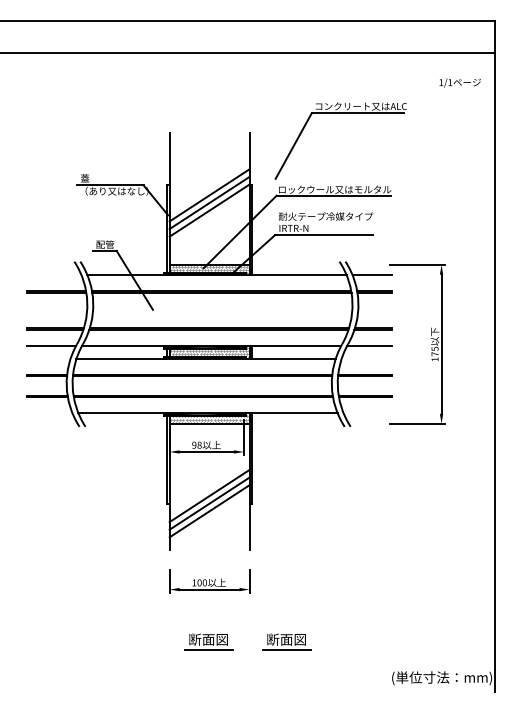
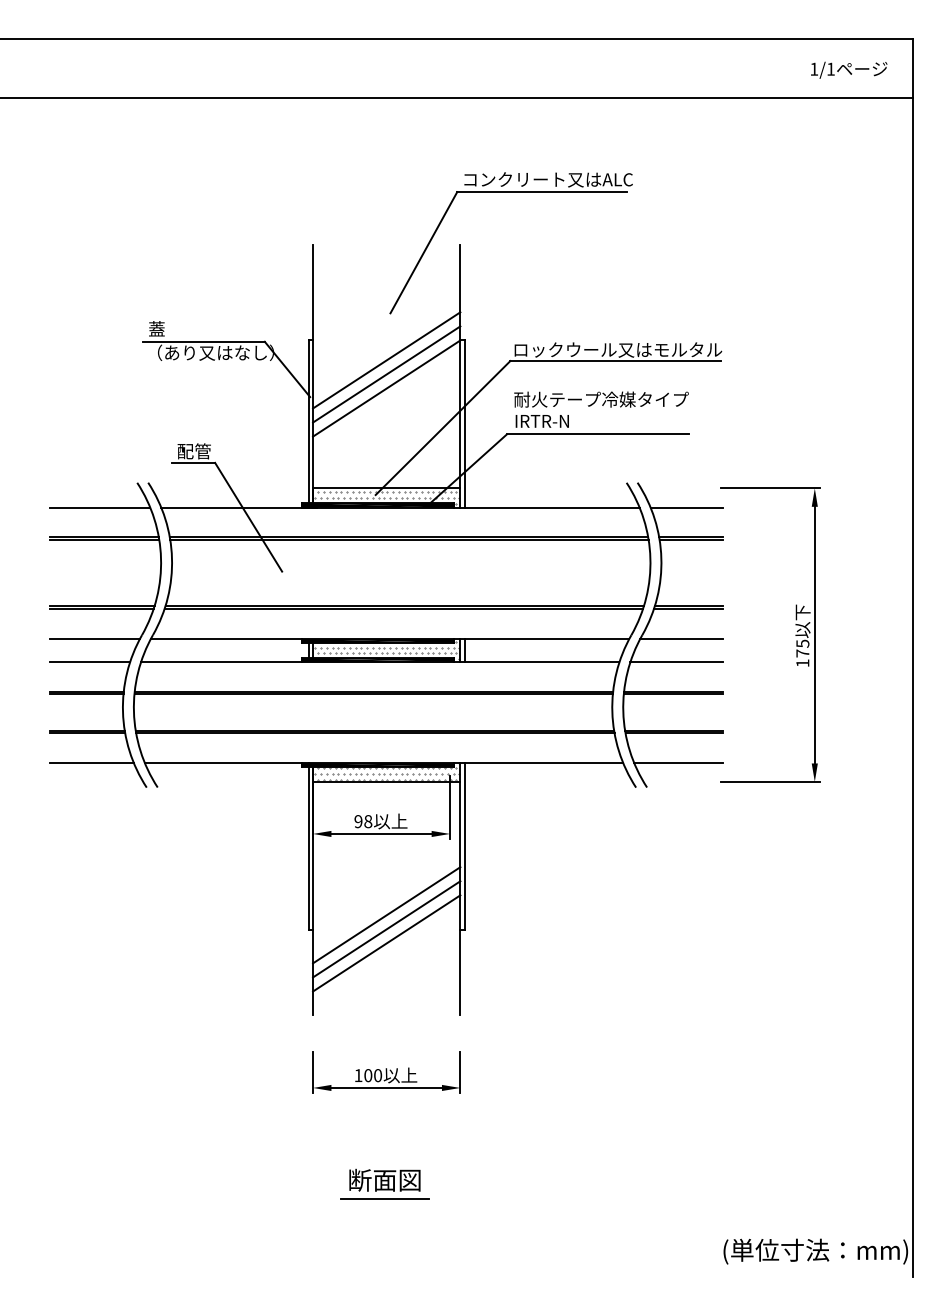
text: (459, 82) -> (847, 69), moved
part: (340, 113) -> (510, 192), moved
line: (54, 275) -> (100, 508), added
line: (48, 359) -> (89, 663), added
line: (366, 359) -> (676, 663), added
line: (49, 413) -> (91, 762), added
line: (367, 413) -> (678, 762), added
part: (286, 641) -> (528, 1183), removed

